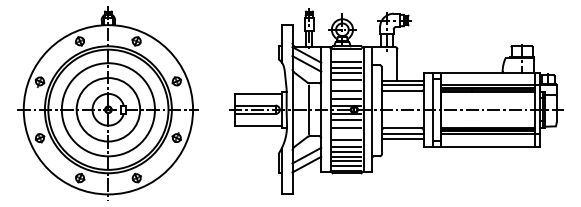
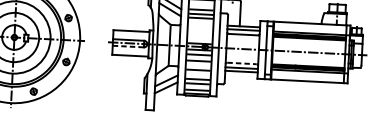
line: (346, 79) -> (200, 23), removed
line: (346, 91) -> (199, 32), removed
line: (346, 99) -> (199, 38), removed
line: (255, 114) -> (128, 46), solid -> dashed
line: (402, 128) -> (241, 63), solid -> dashed
line: (346, 146) -> (197, 75), removed
line: (346, 161) -> (197, 86), removed

